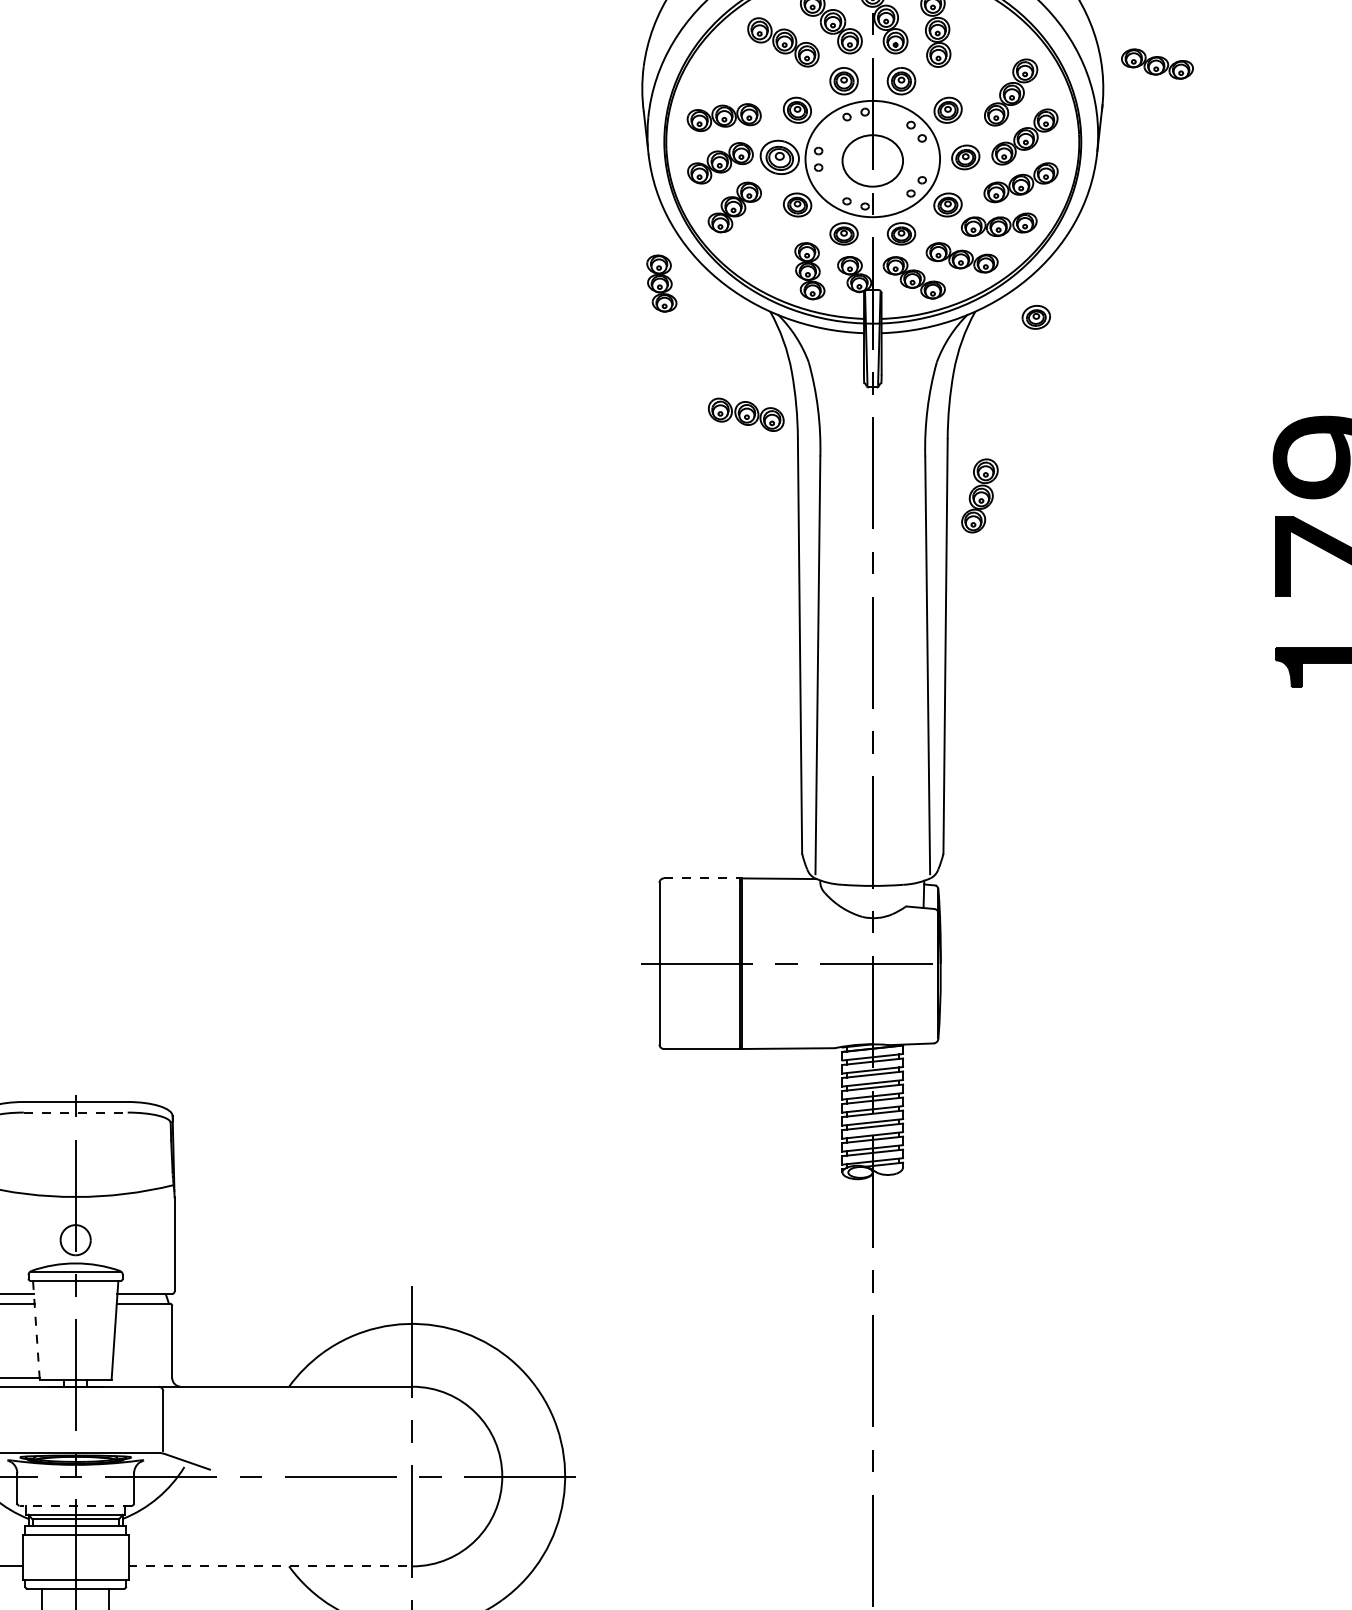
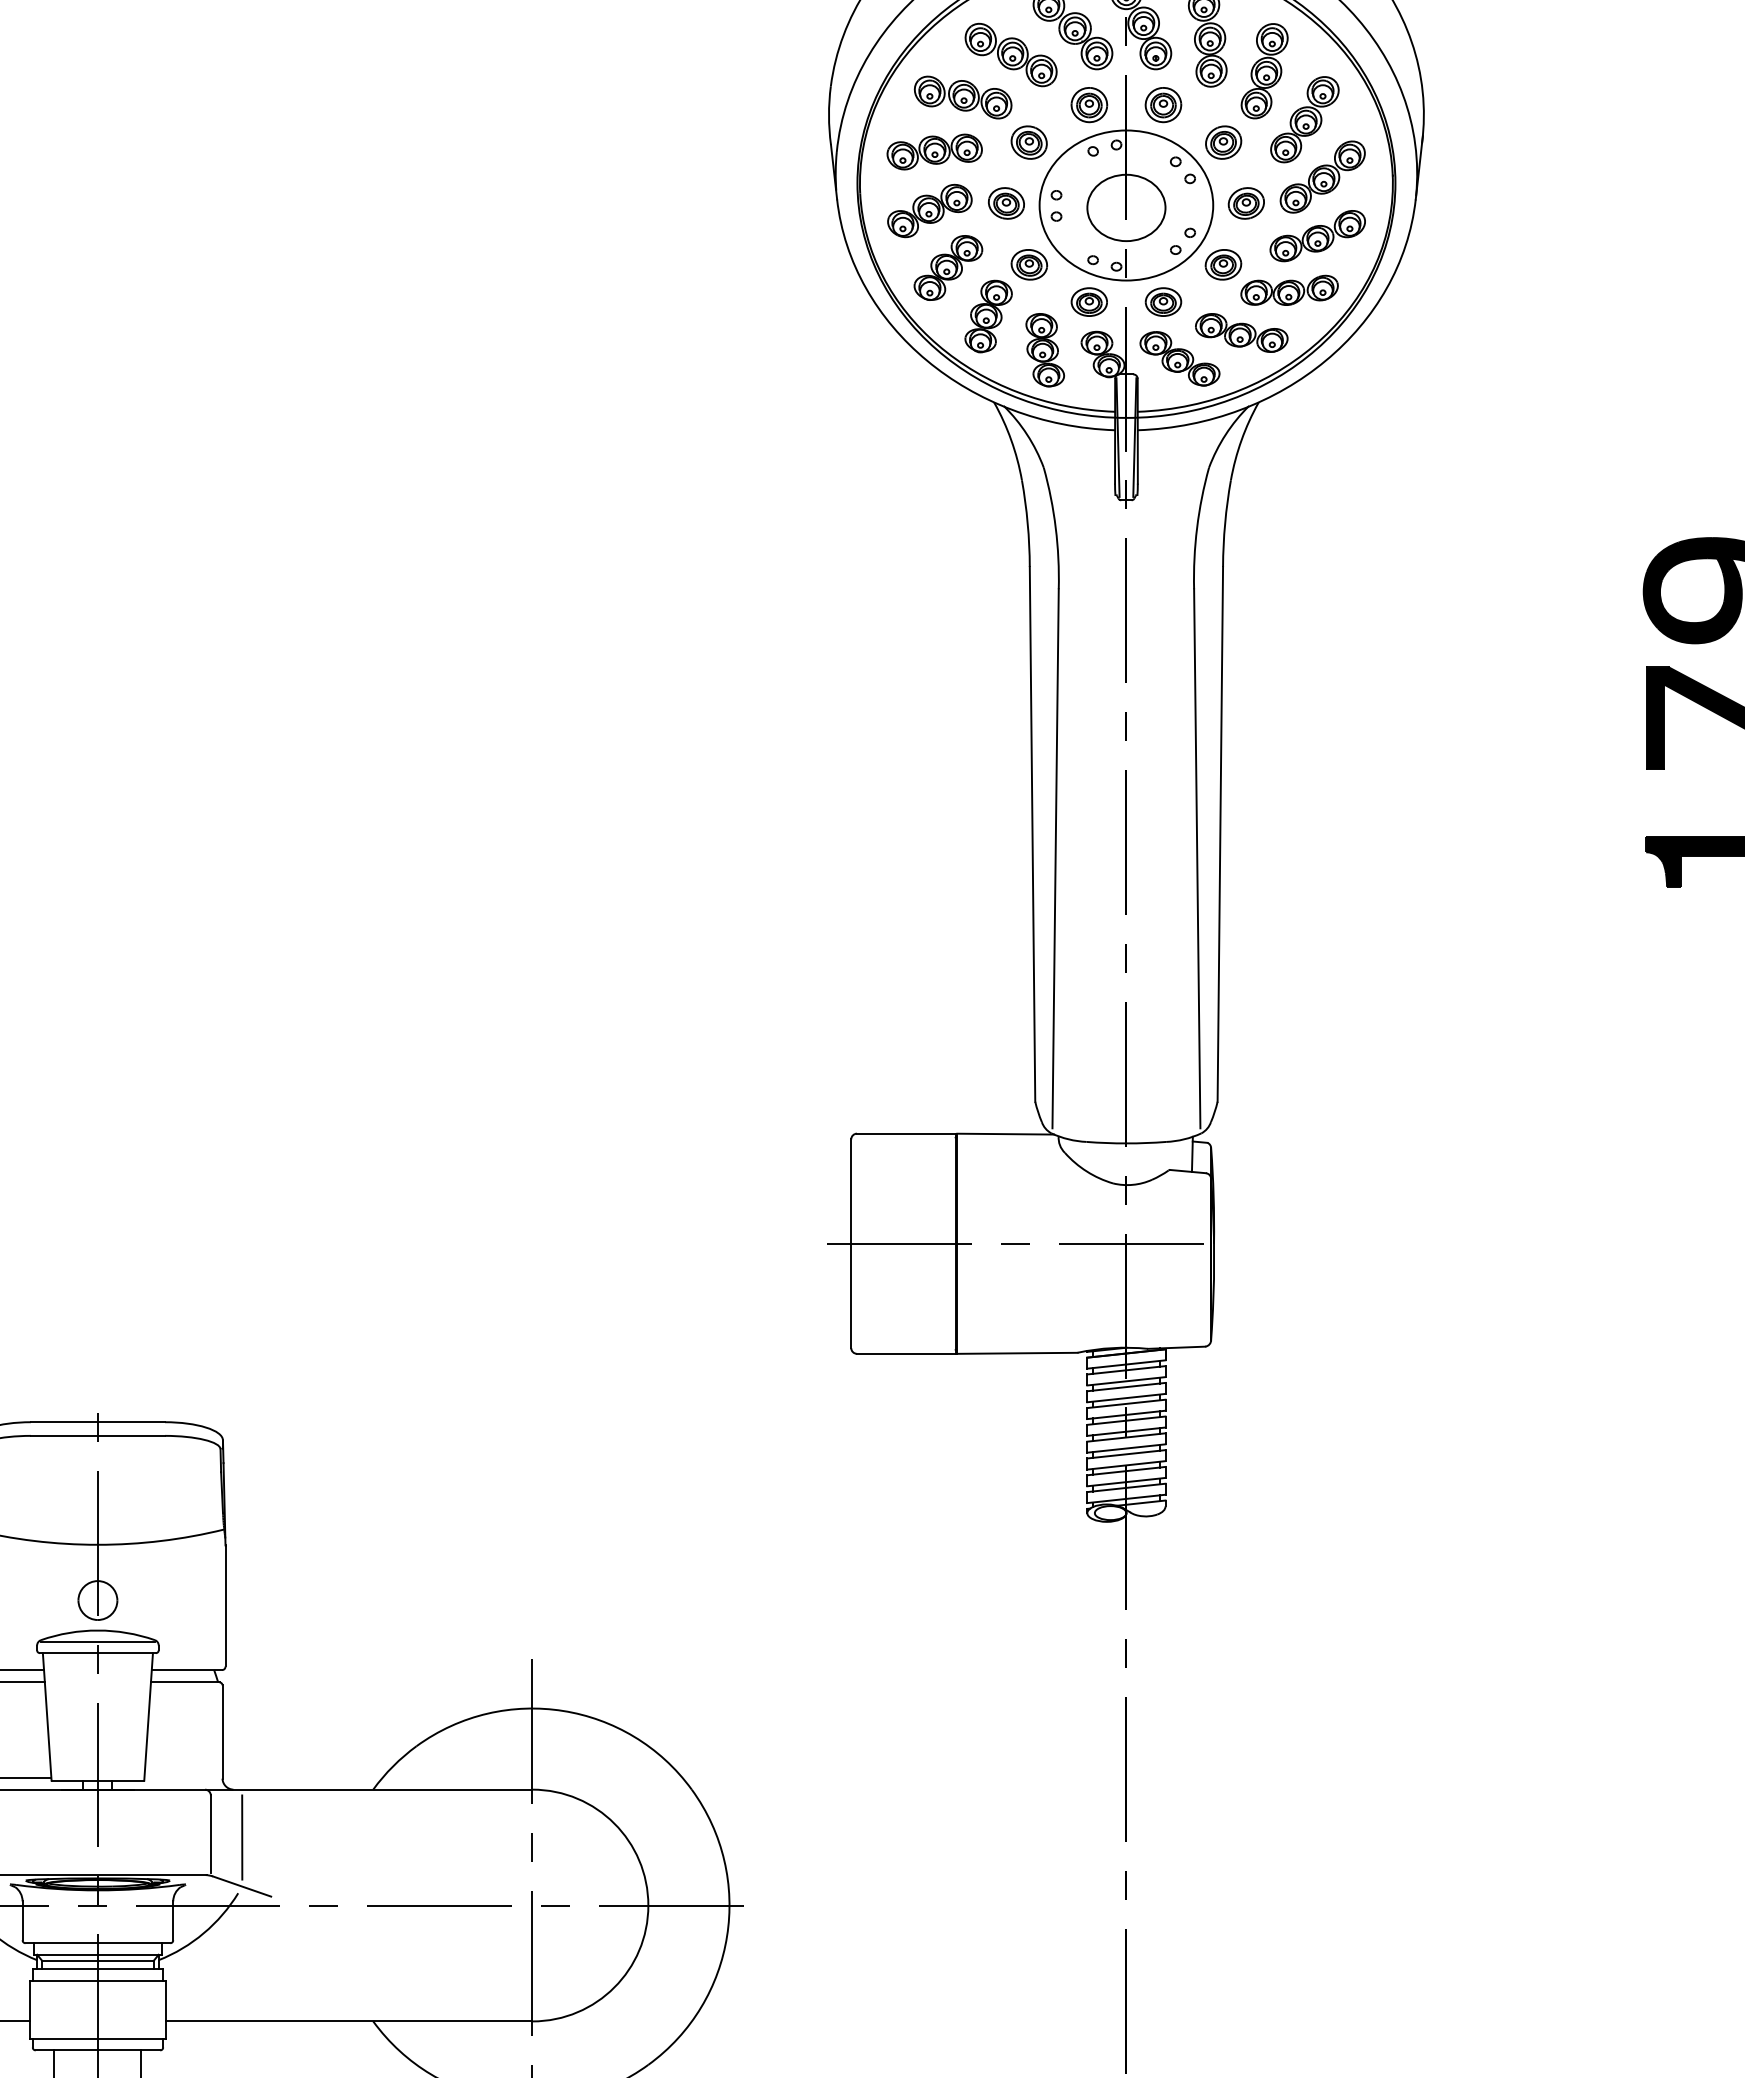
part: (1157, 63) -> (1493, 82), removed
part: (779, 157) -> (1006, 203), size x0.71
part: (765, 245) -> (988, 316), added
part: (661, 283) -> (853, 366), removed
part: (1036, 317) -> (1337, 409), removed
part: (745, 414) -> (962, 97), moved
part: (979, 496) -> (1264, 71), moved
line: (702, 878) -> (906, 1133), dashed -> solid
line: (76, 1112) -> (98, 1435), dashed -> solid
line: (36, 1330) -> (47, 1716), dashed -> solid
line: (187, 1423) -> (242, 1837), added
line: (75, 1505) -> (97, 1943), dashed -> solid
line: (270, 1566) -> (349, 2021), dashed -> solid

